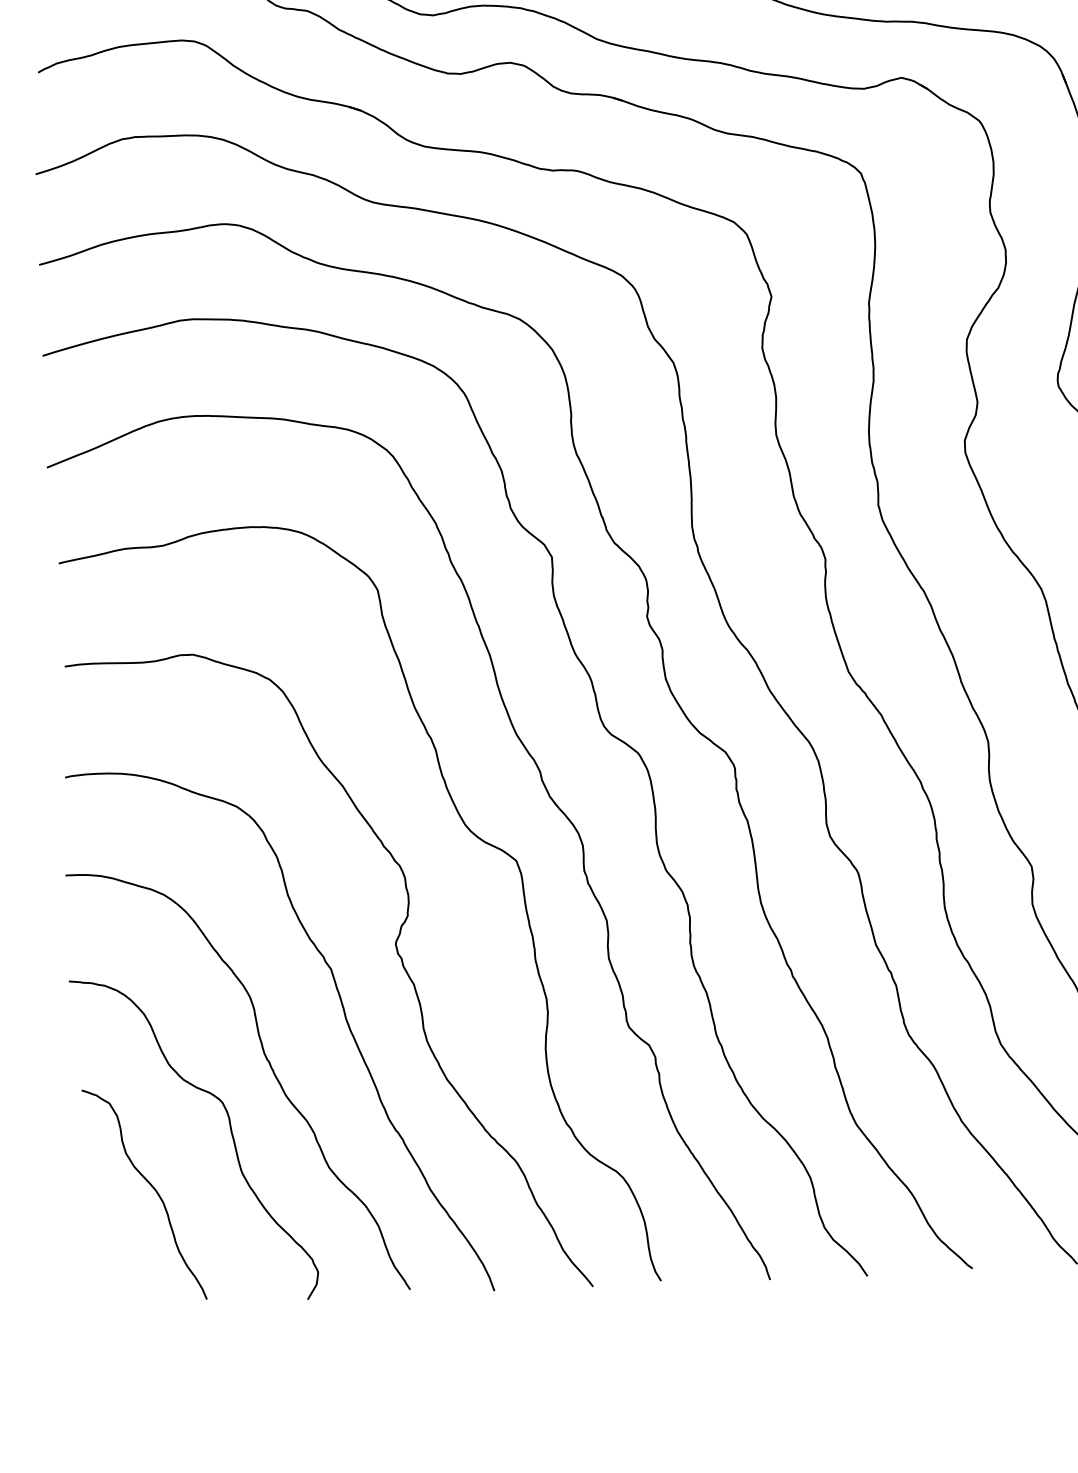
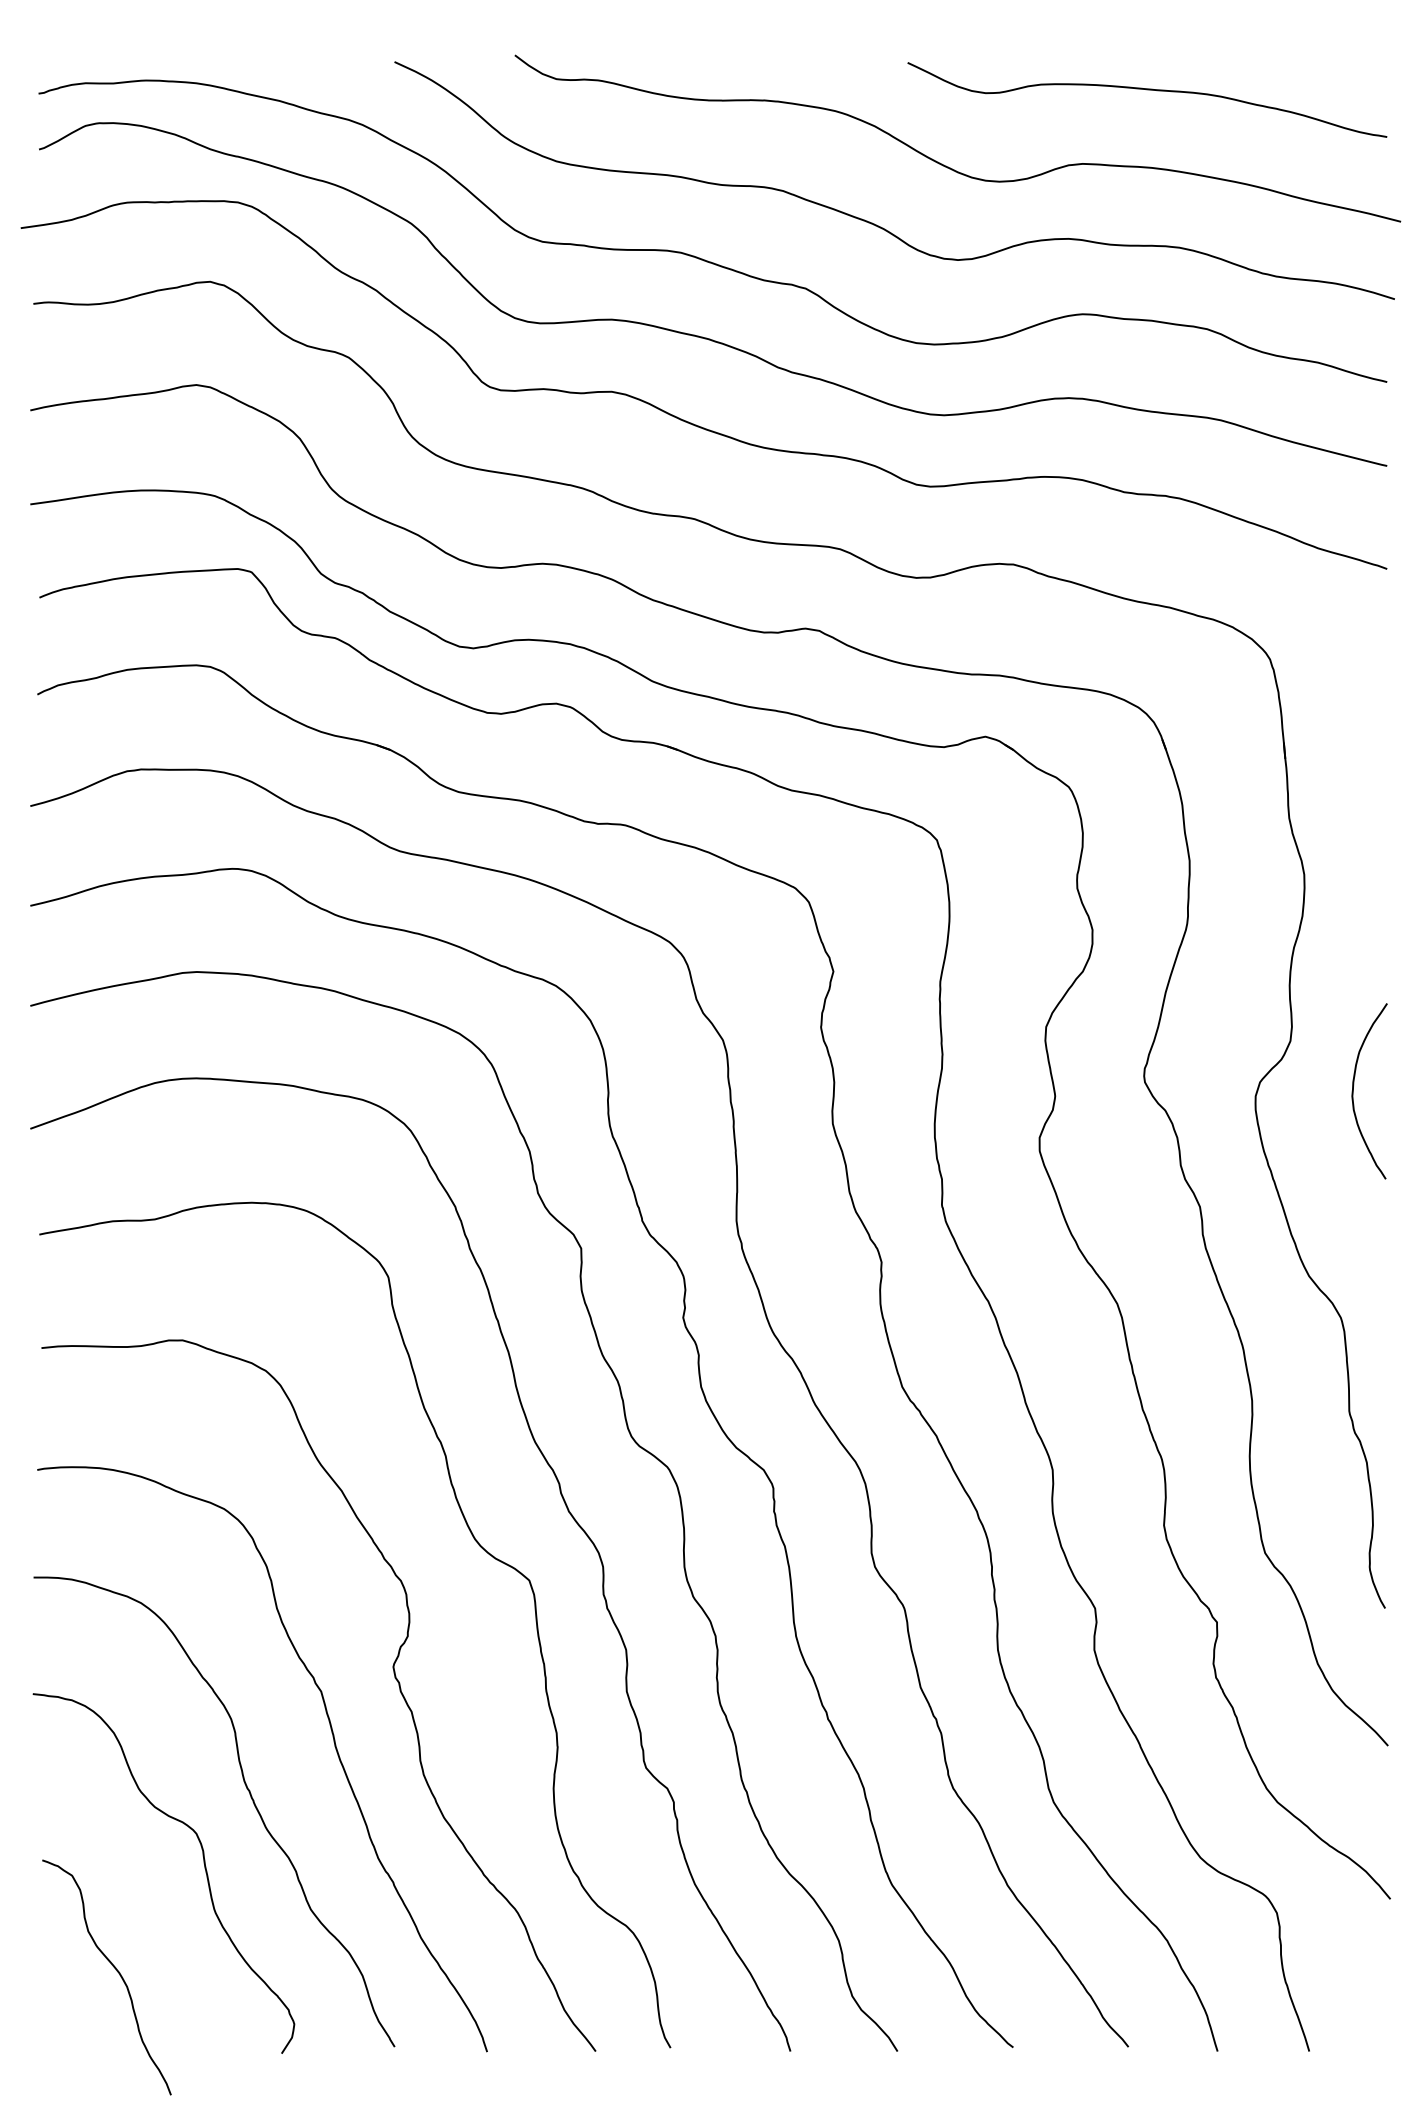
curve: (153, 1188) -> (116, 1971), moved

